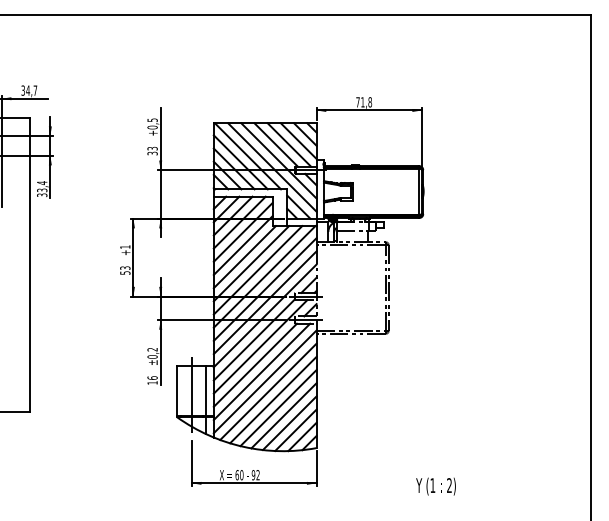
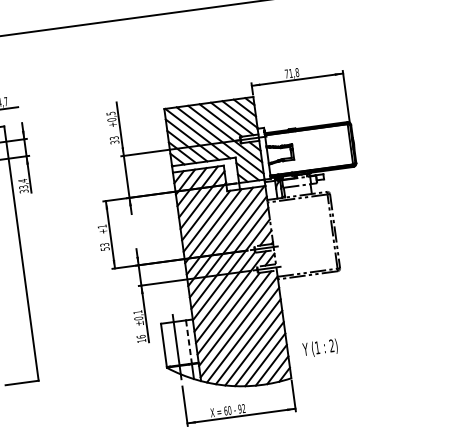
text: (152, 349) -> (137, 312), ±0,2 -> ±0,1
line: (206, 391) -> (189, 342), solid -> dashed
text: (435, 486) -> (319, 348), moved

